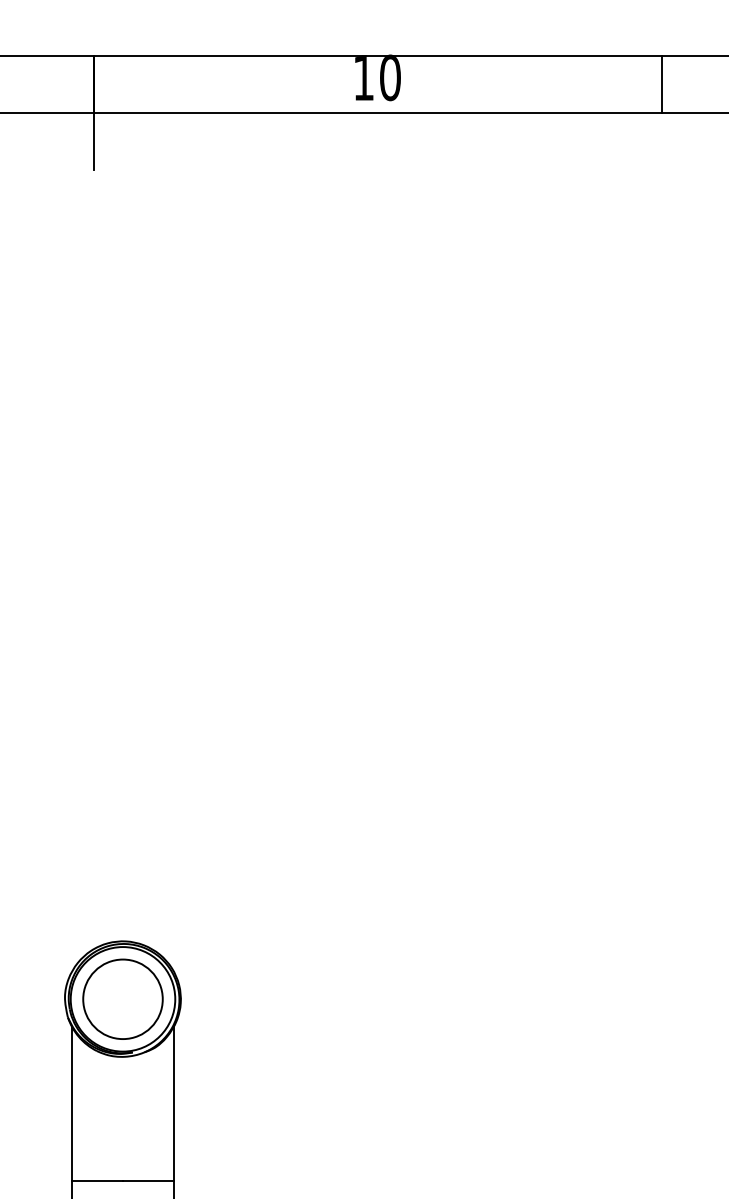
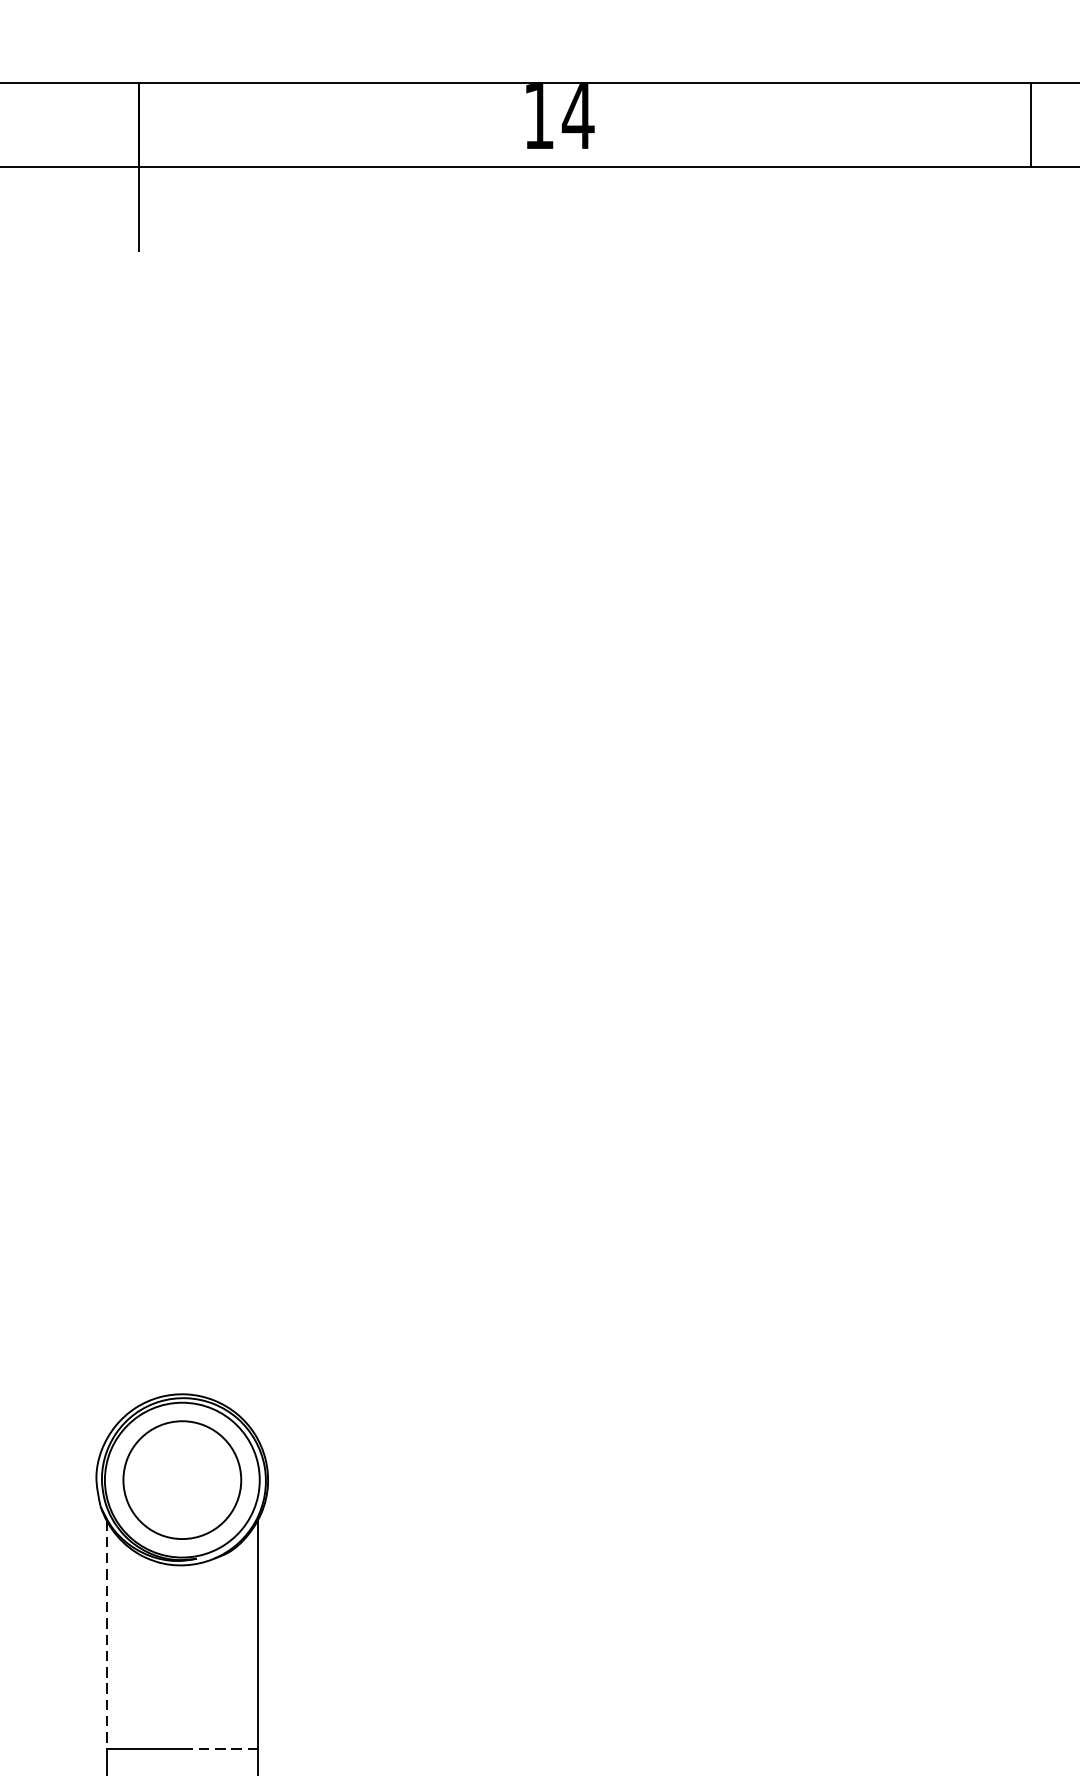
text: (390, 77) -> (578, 114), 10 -> 14
line: (662, 84) -> (1031, 125), moved
line: (71, 1104) -> (106, 1635), solid -> dashed
line: (148, 1181) -> (220, 1749), solid -> dashed

